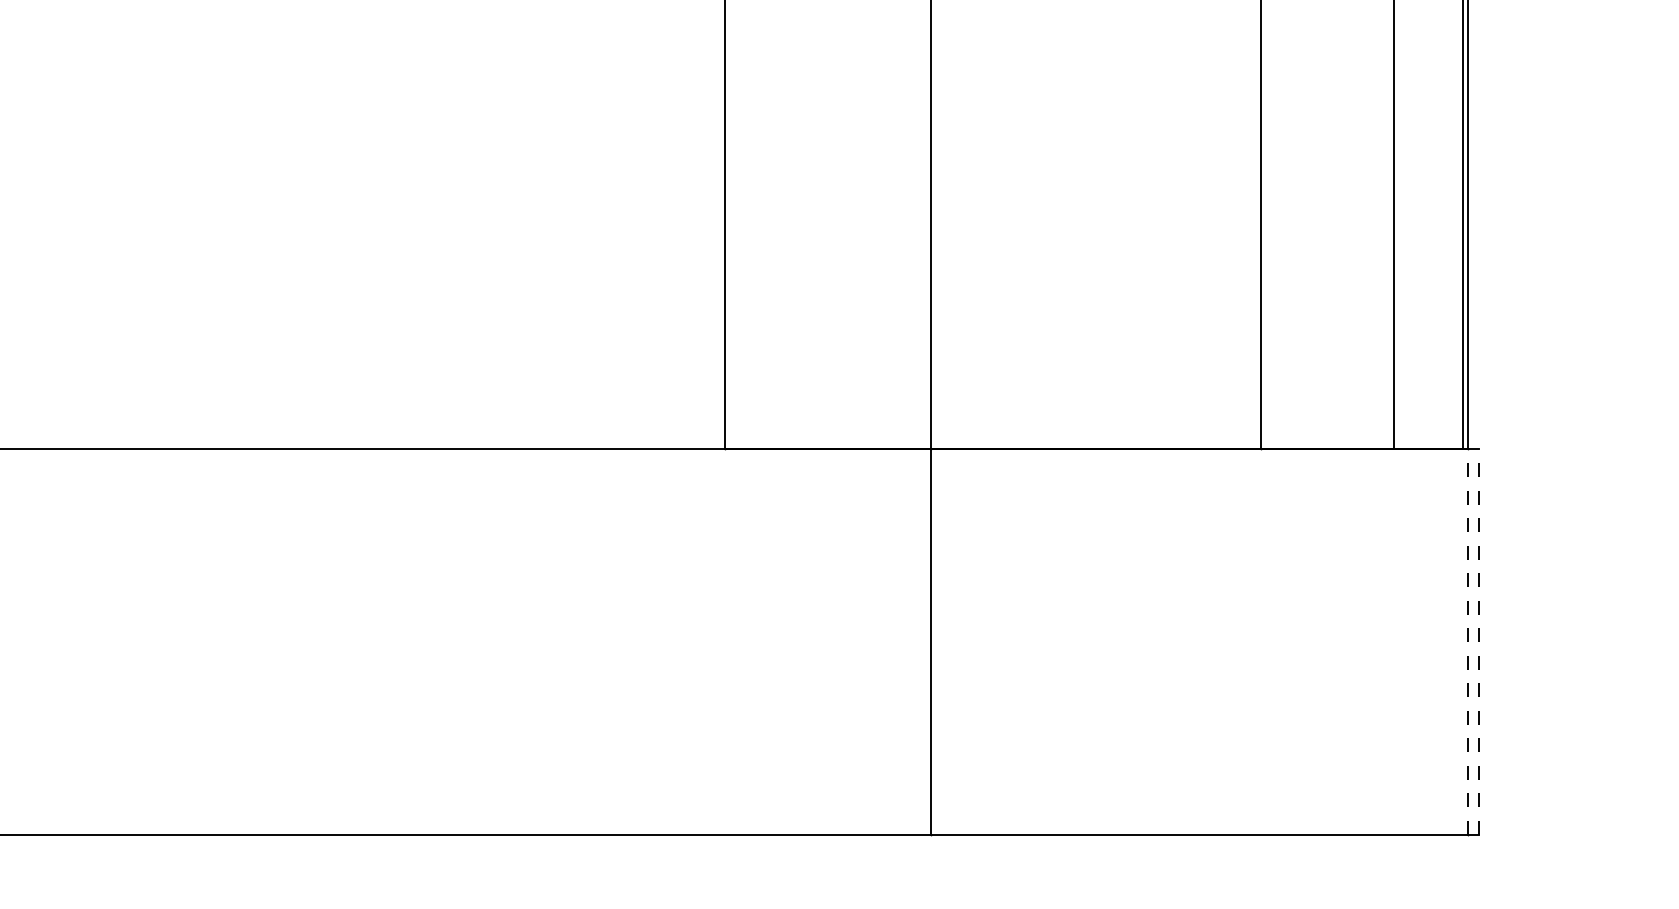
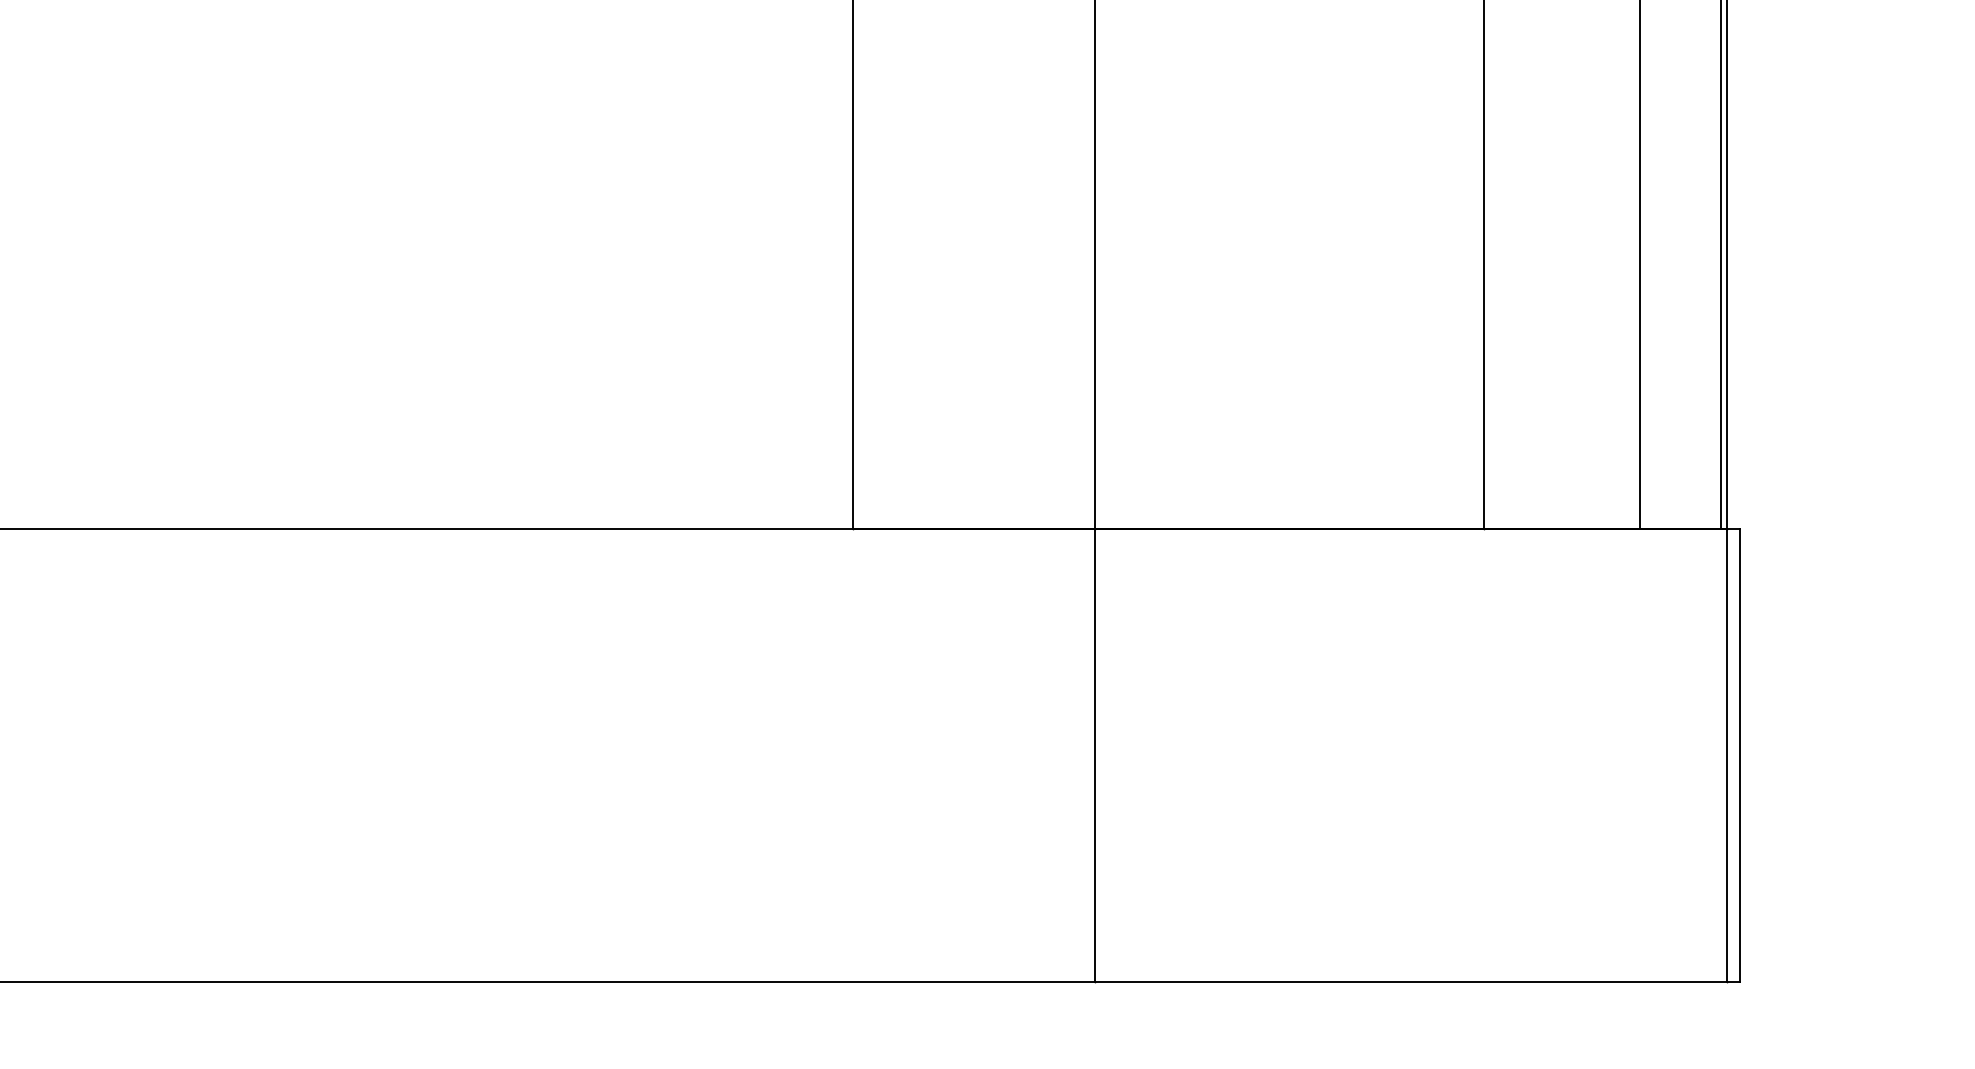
line: (1467, 642) -> (1726, 755), dashed -> solid
line: (1478, 642) -> (1739, 755), dashed -> solid

